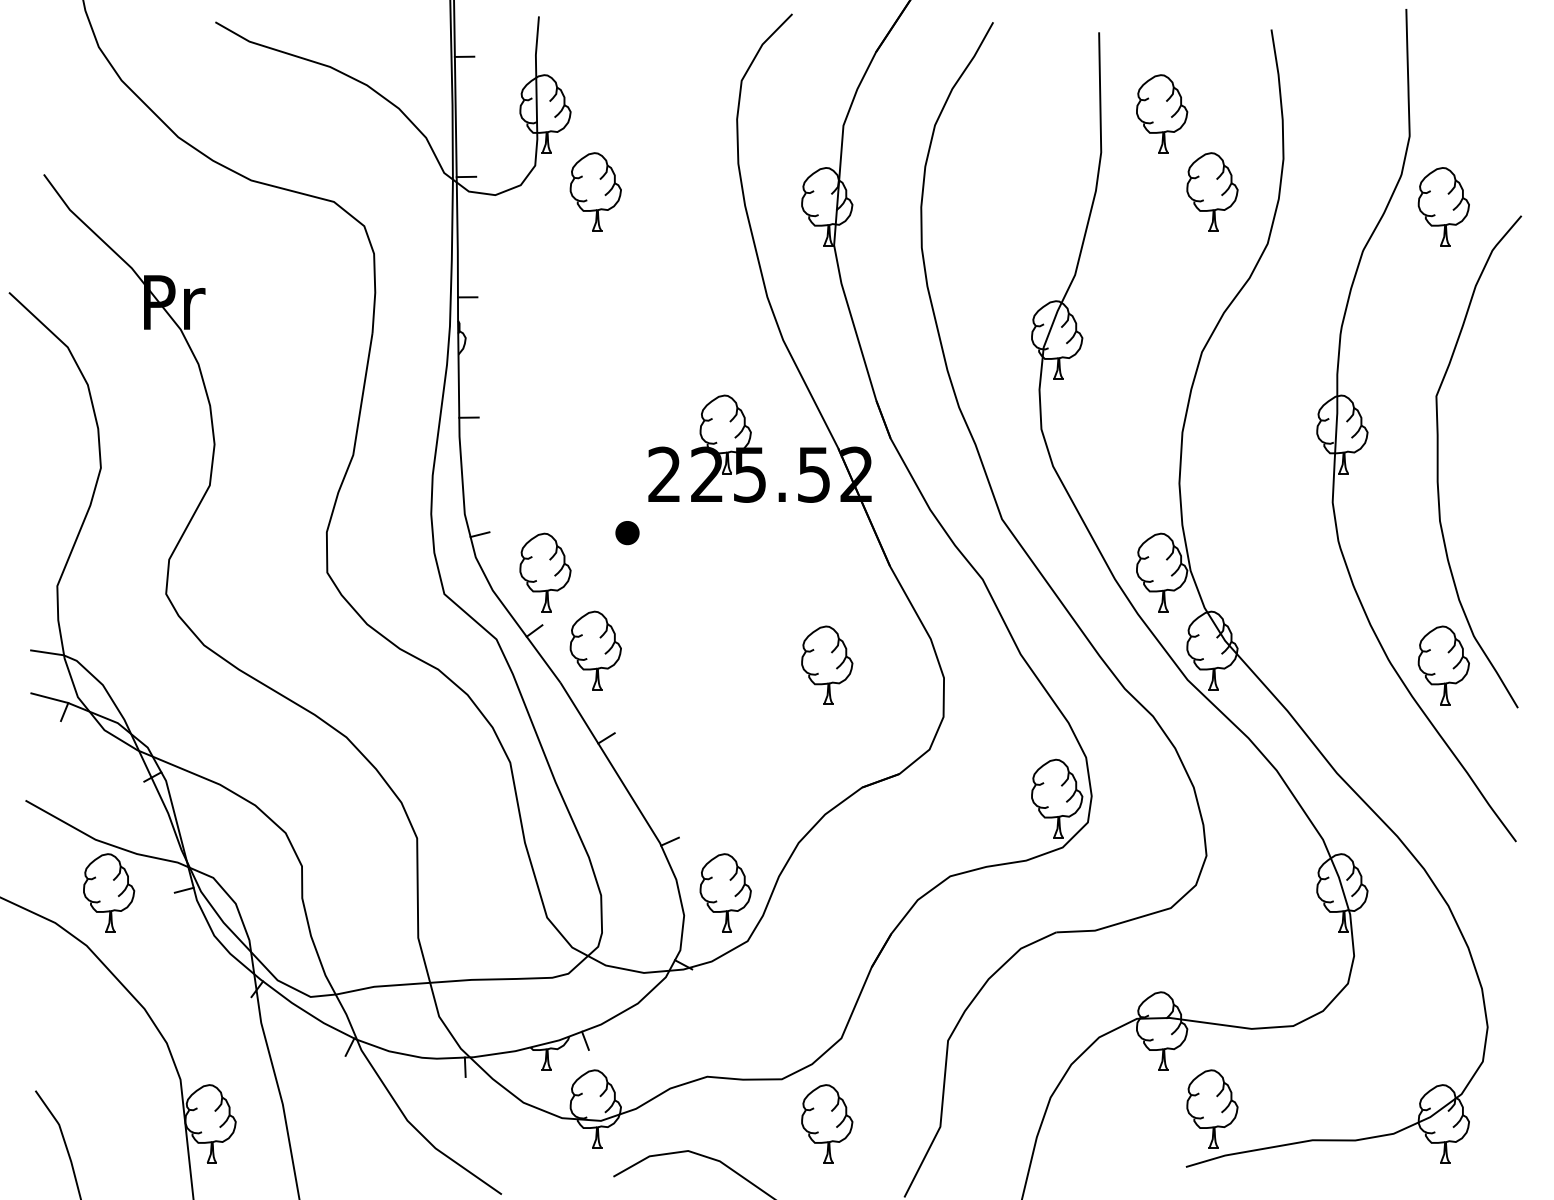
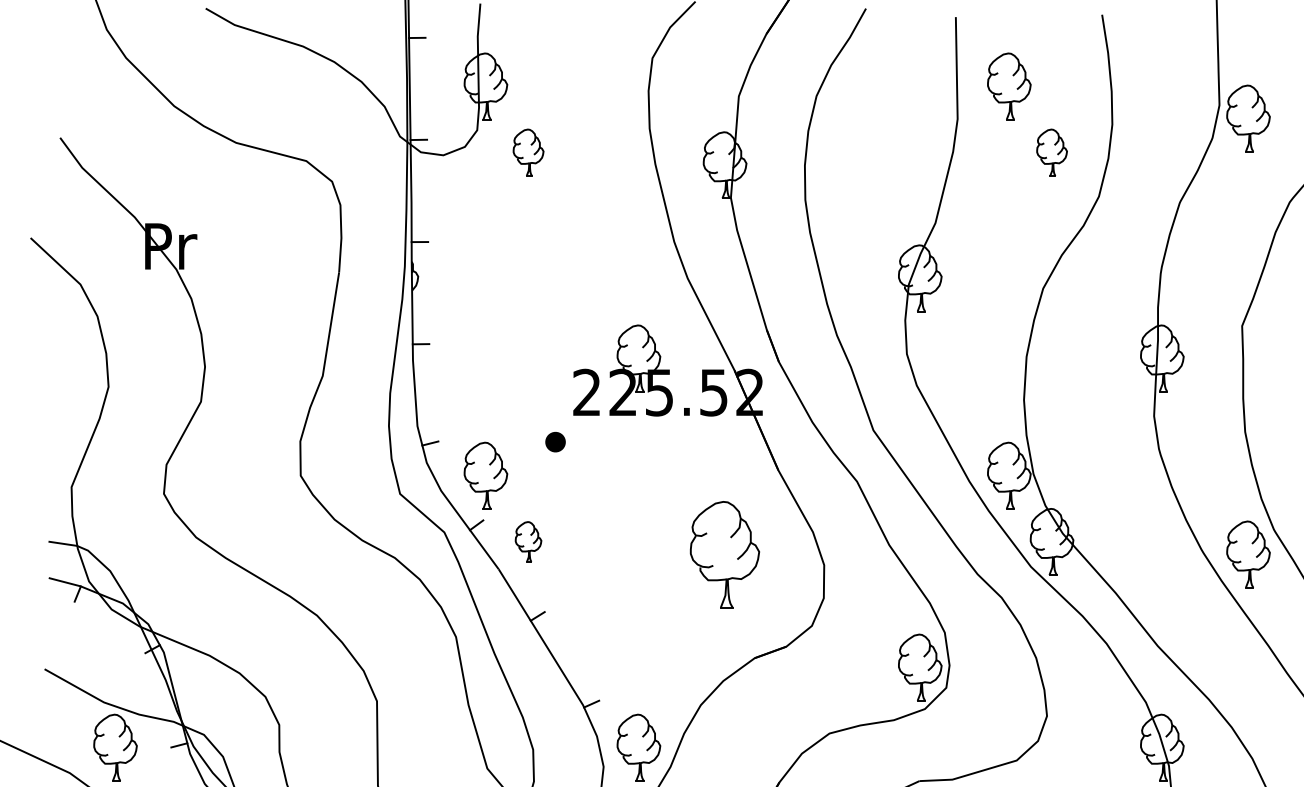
part: (595, 191) -> (528, 152), size x0.7
part: (1212, 191) -> (1052, 152), size x0.7
part: (1443, 206) -> (1248, 118), moved
part: (595, 650) -> (528, 541), size x0.6
part: (827, 664) -> (725, 553), size x1.6

